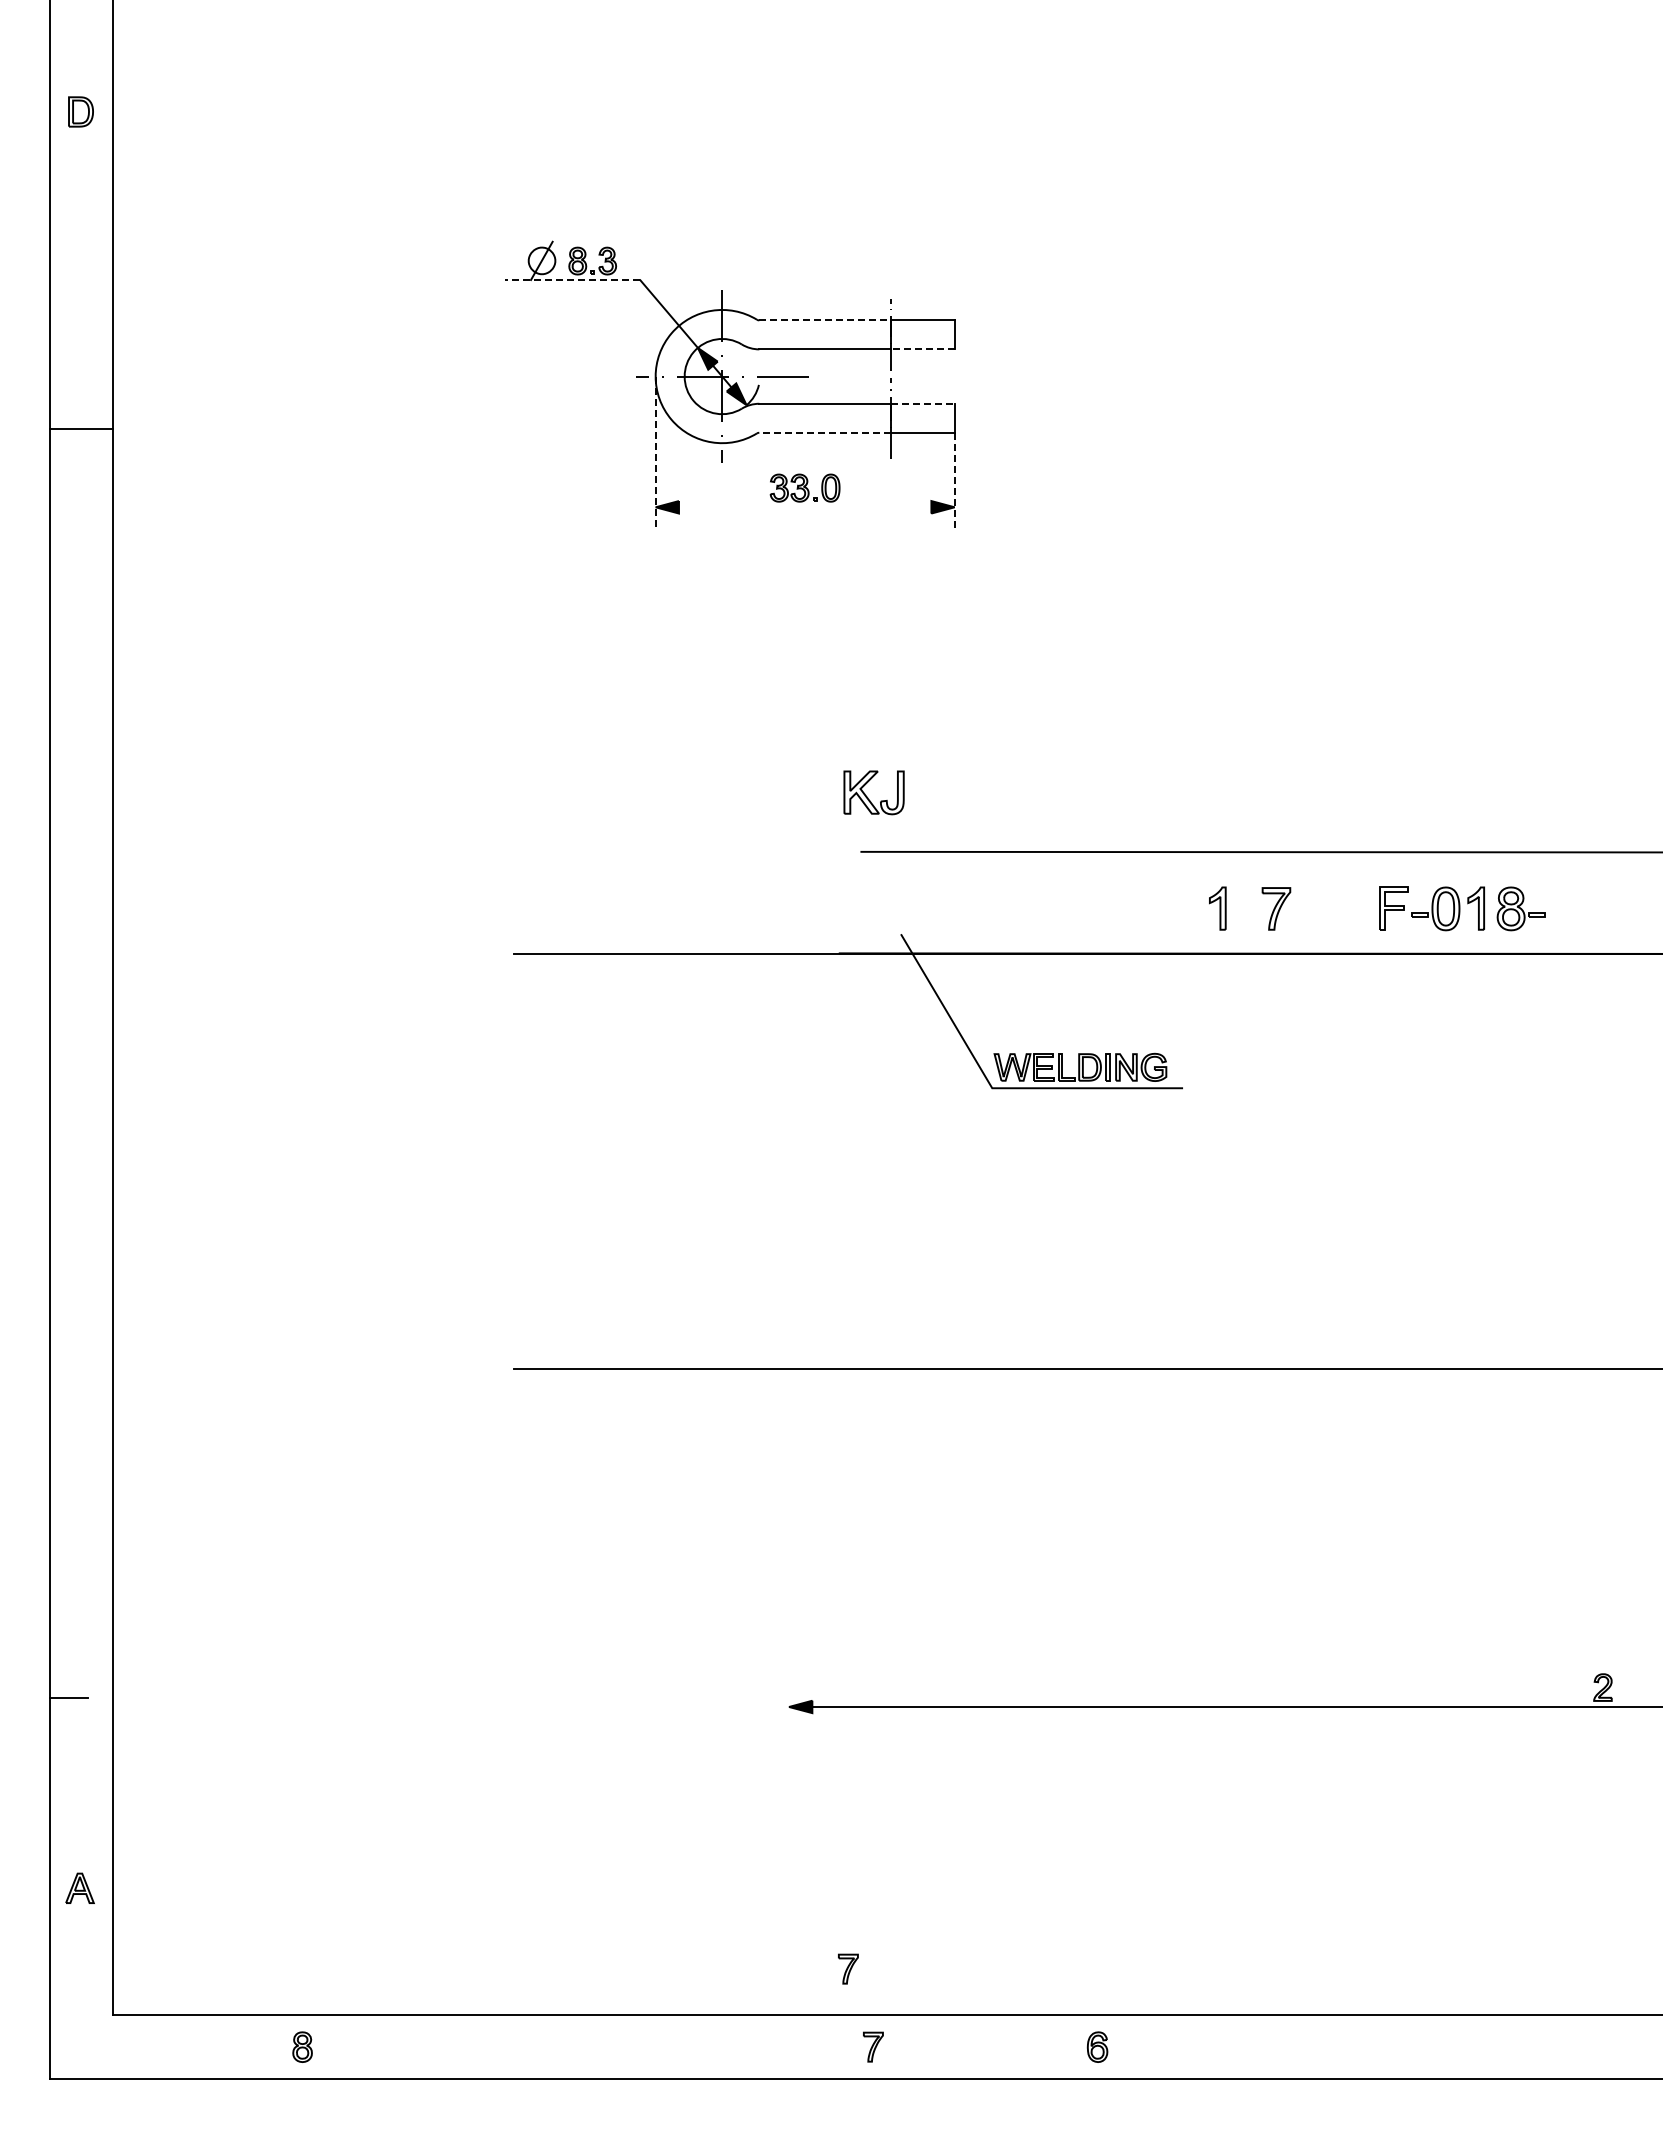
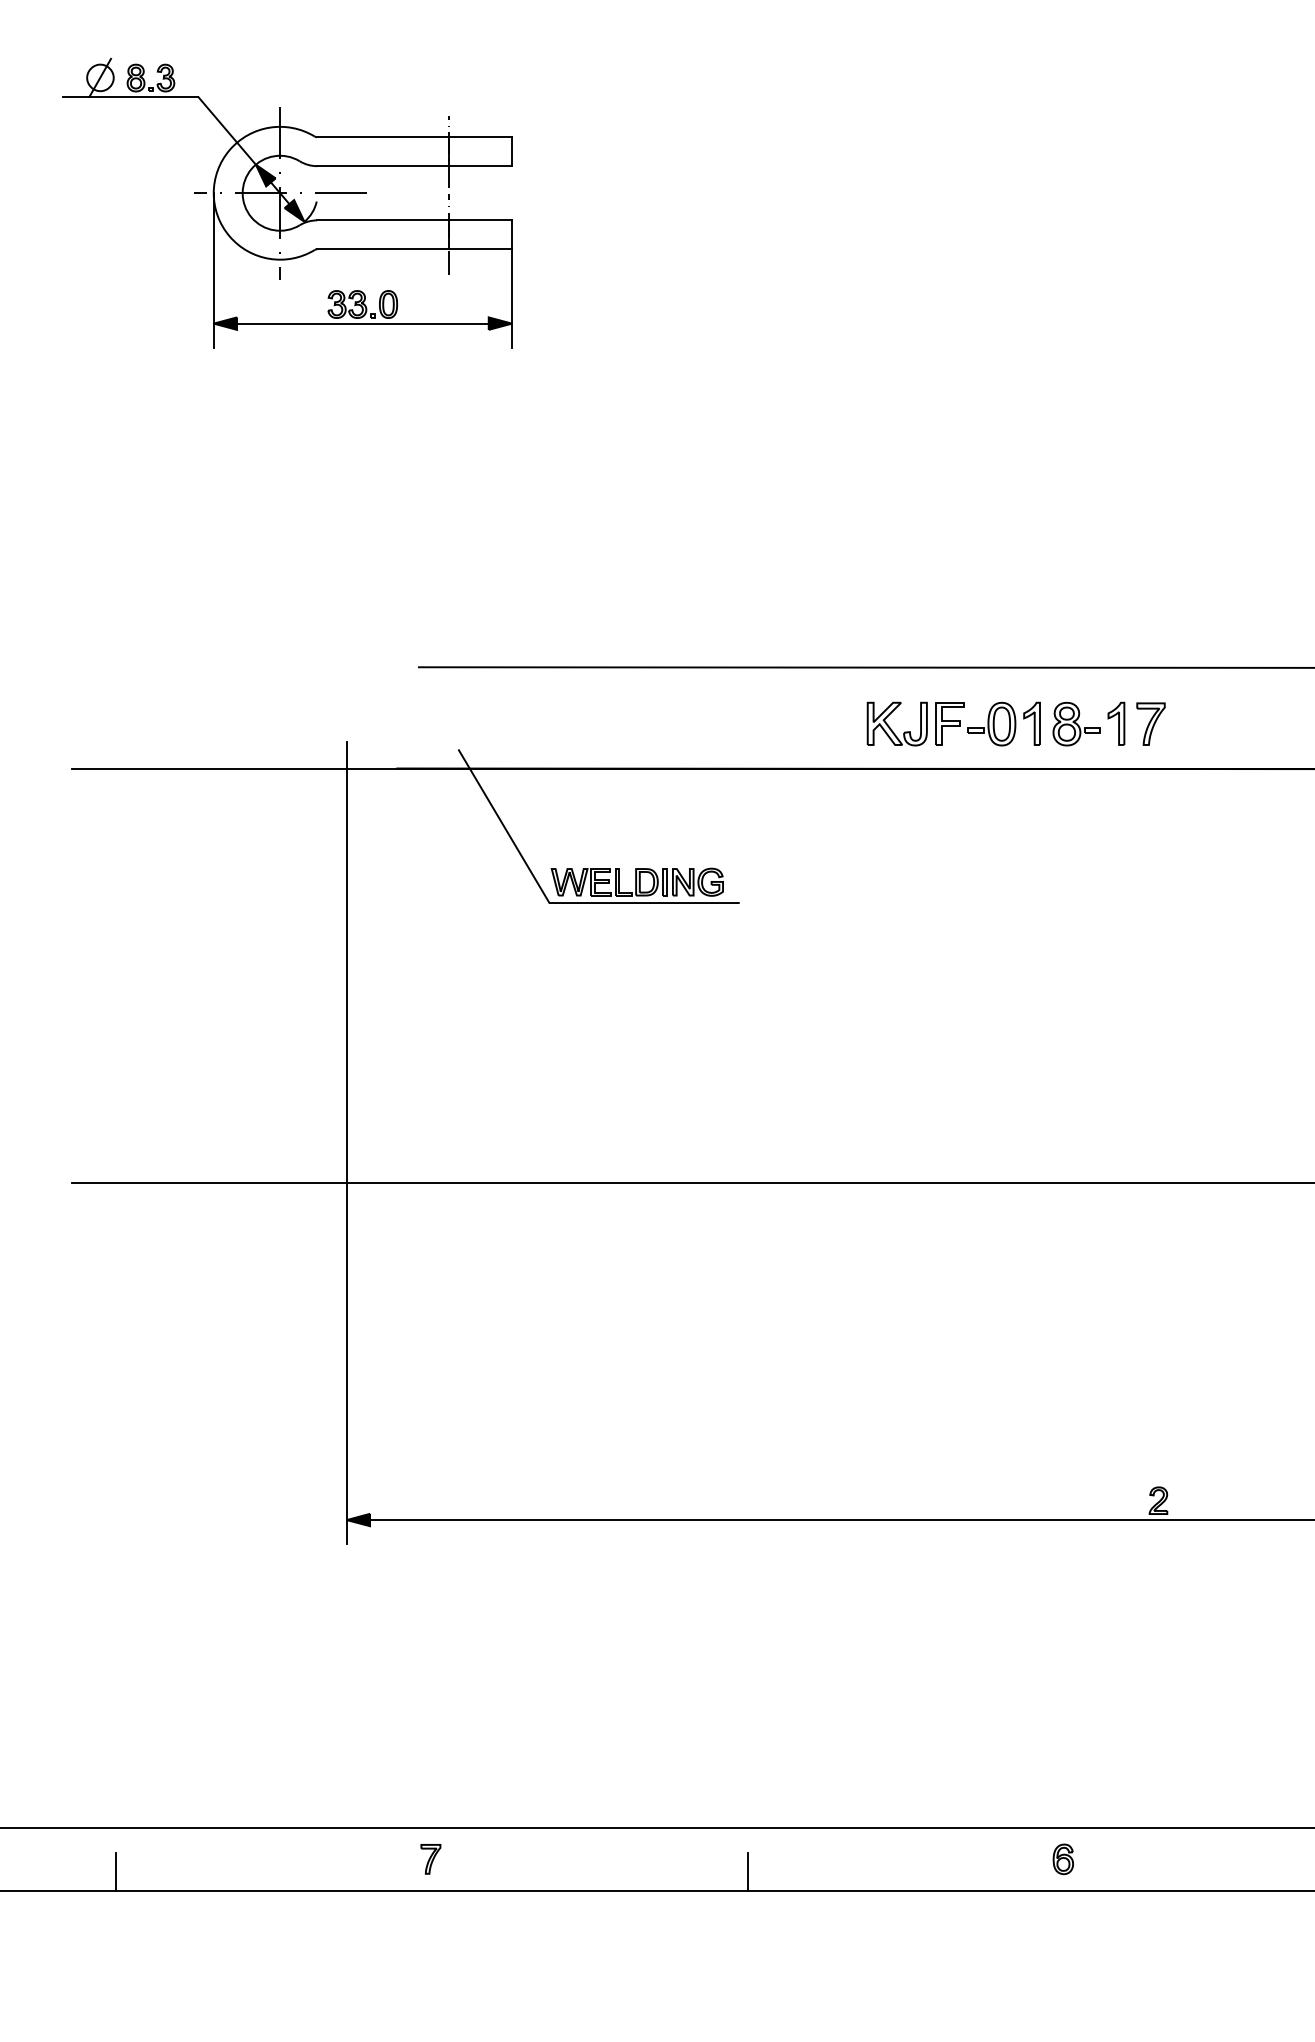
line: (572, 280) -> (130, 97), dashed -> solid
line: (825, 320) -> (383, 137), dashed -> solid
line: (923, 349) -> (480, 166), dashed -> solid
line: (923, 403) -> (480, 220), dashed -> solid
line: (825, 432) -> (383, 249), dashed -> solid
line: (655, 454) -> (213, 270), dashed -> solid
line: (954, 482) -> (511, 298), dashed -> solid
line: (804, 507) -> (362, 323), added
part: (868, 797) -> (891, 728), moved
part: (1217, 908) -> (1116, 723), moved
part: (1276, 908) -> (1151, 723), moved
line: (789, 1328) -> (347, 1142), added
part: (848, 1968) -> (406, 1780), removed
part: (1097, 2046) -> (1063, 1858), moved
line: (557, 2059) -> (115, 1871), added
line: (1191, 2059) -> (748, 1871), added

